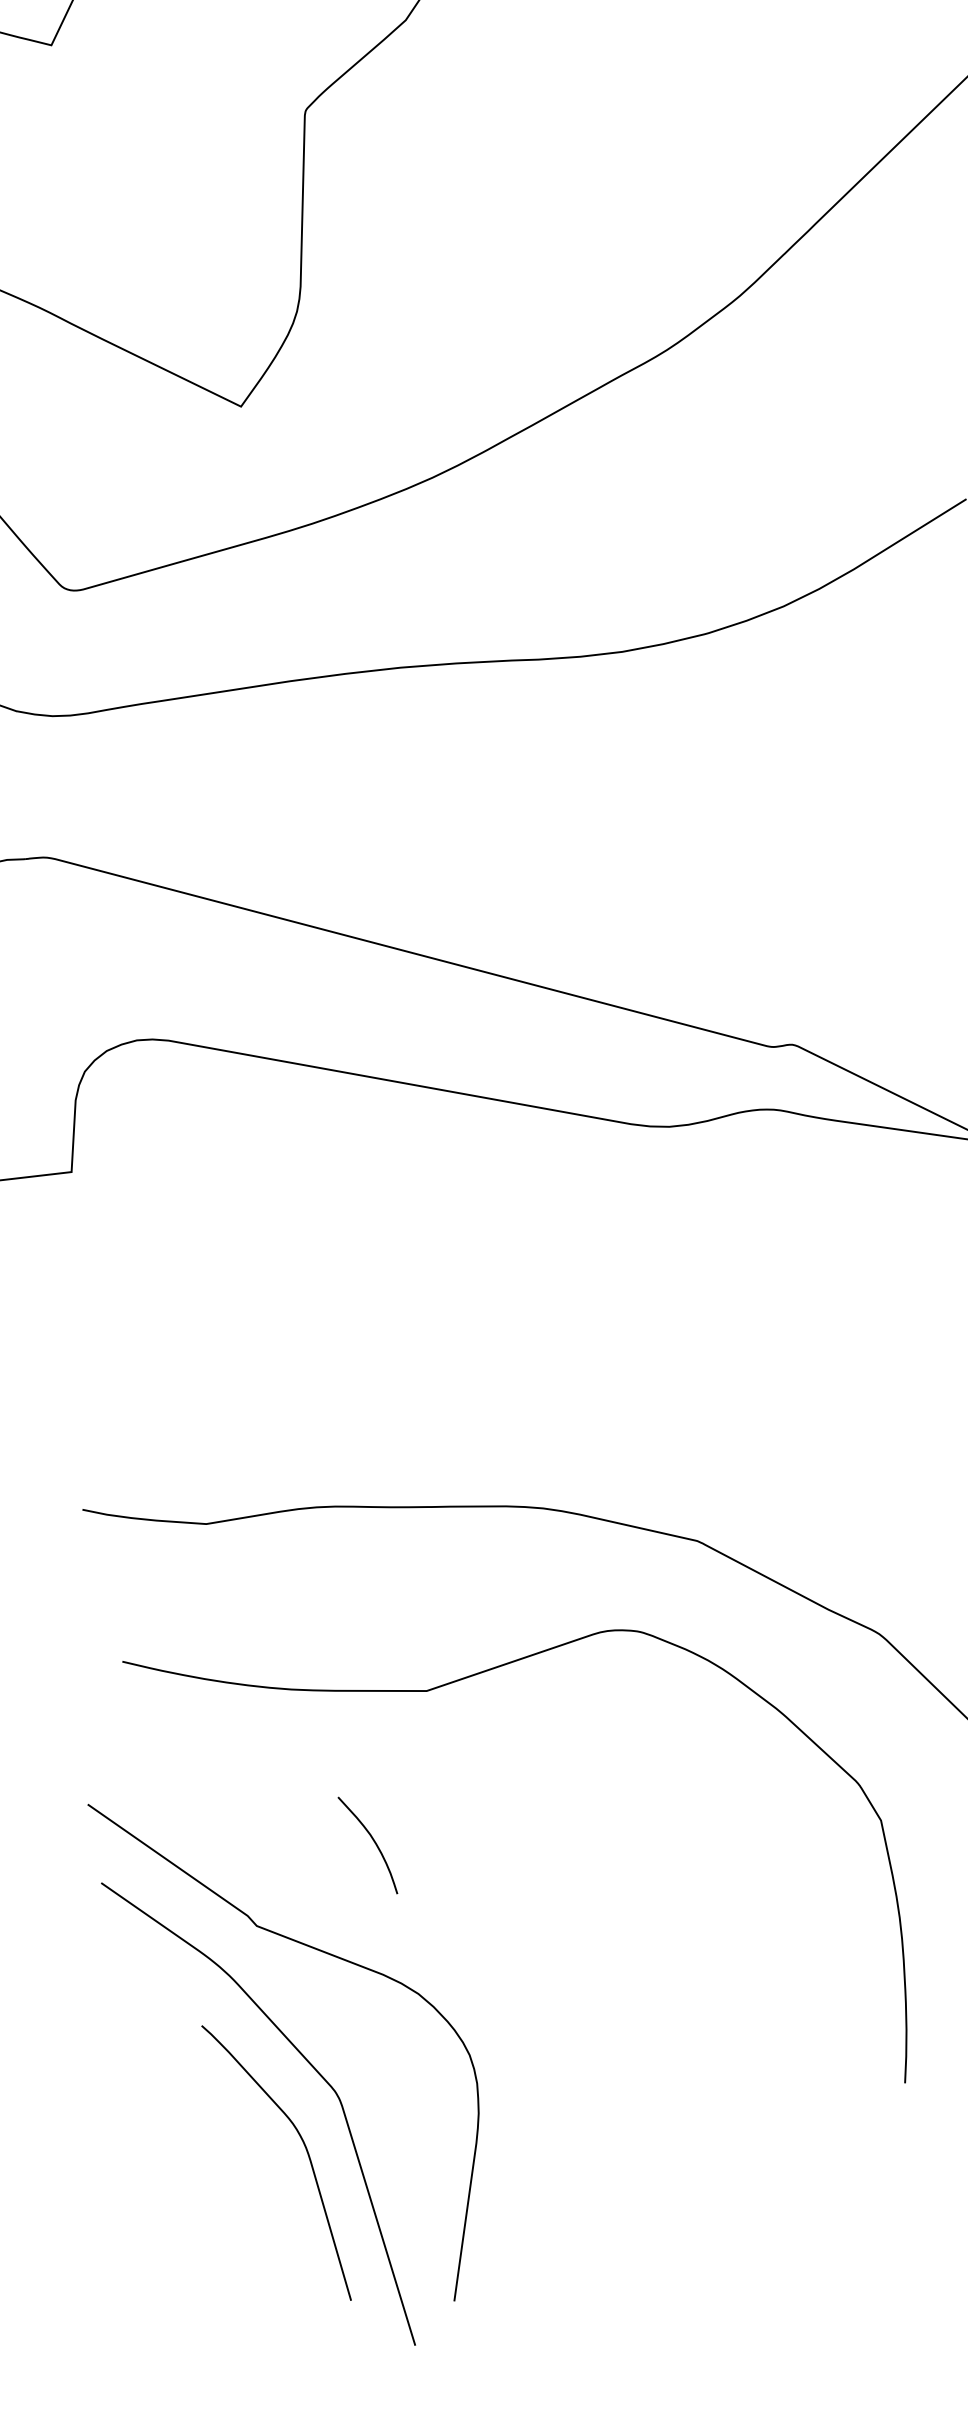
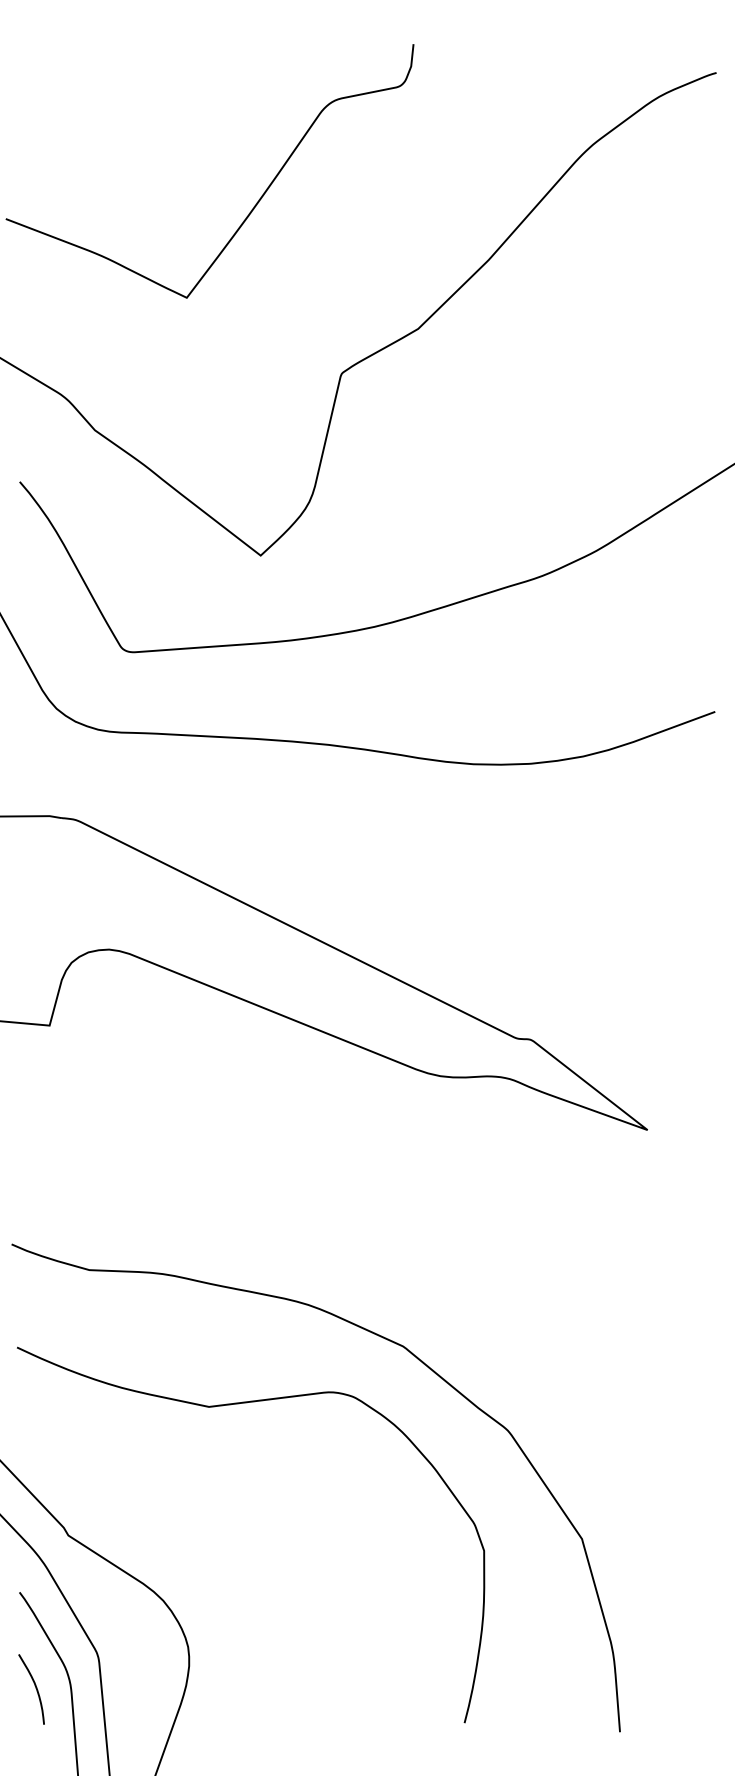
curve: (373, 1842) -> (35, 1688), moved

